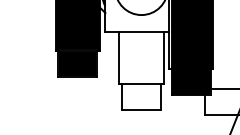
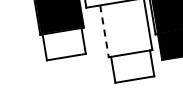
line: (119, 58) -> (104, 32), solid -> dashed
fill: (77, 64) -> (64, 44), removed

